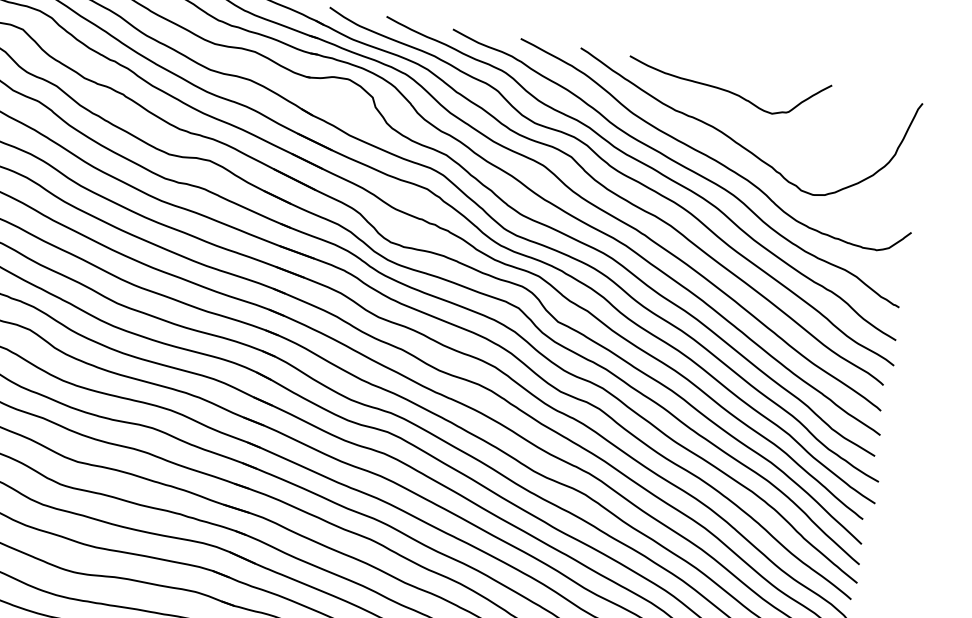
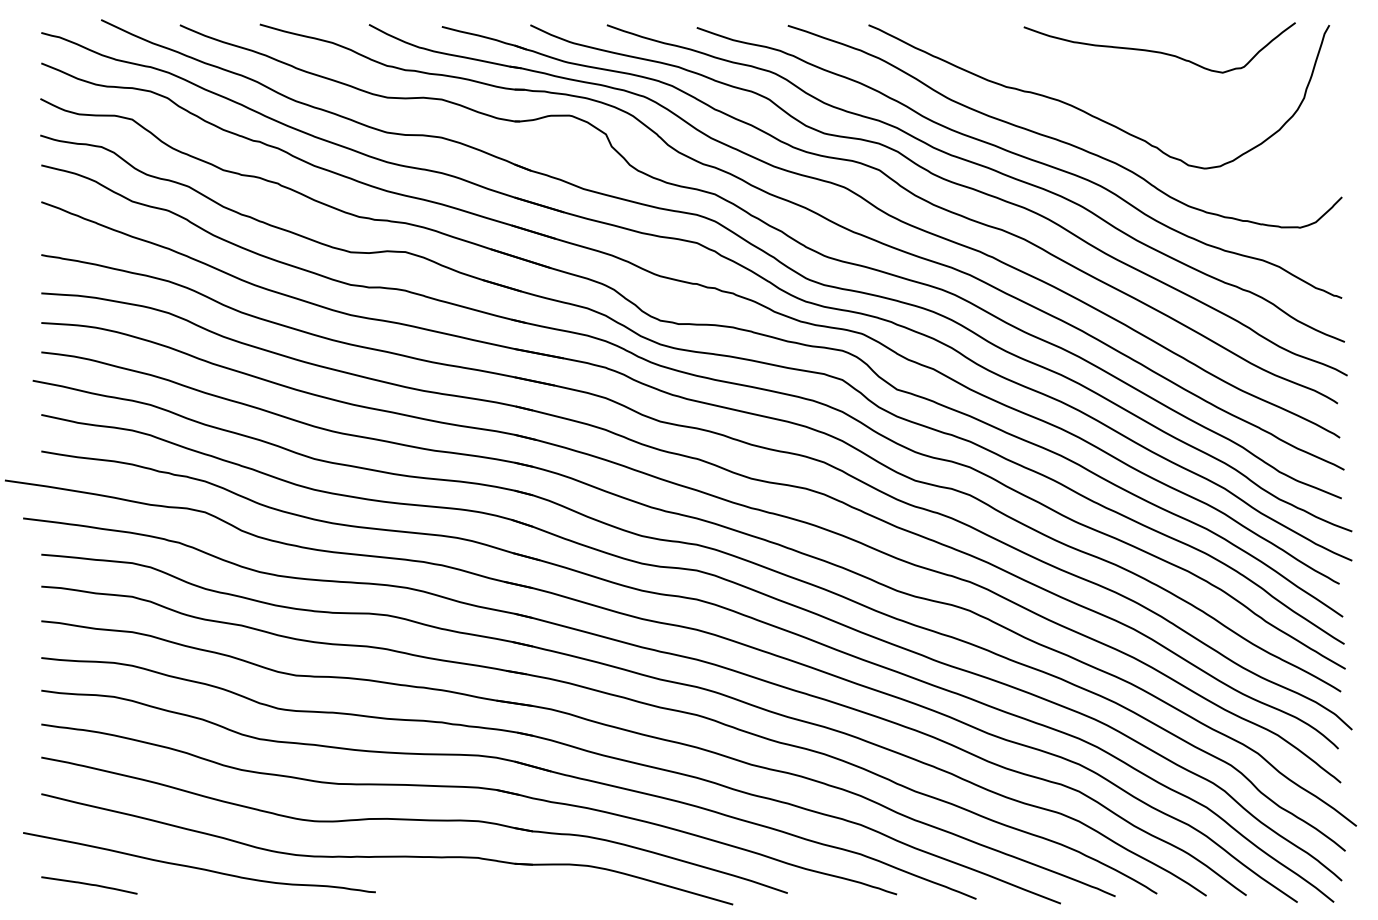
curve: (727, 90) -> (1159, 51), moved

